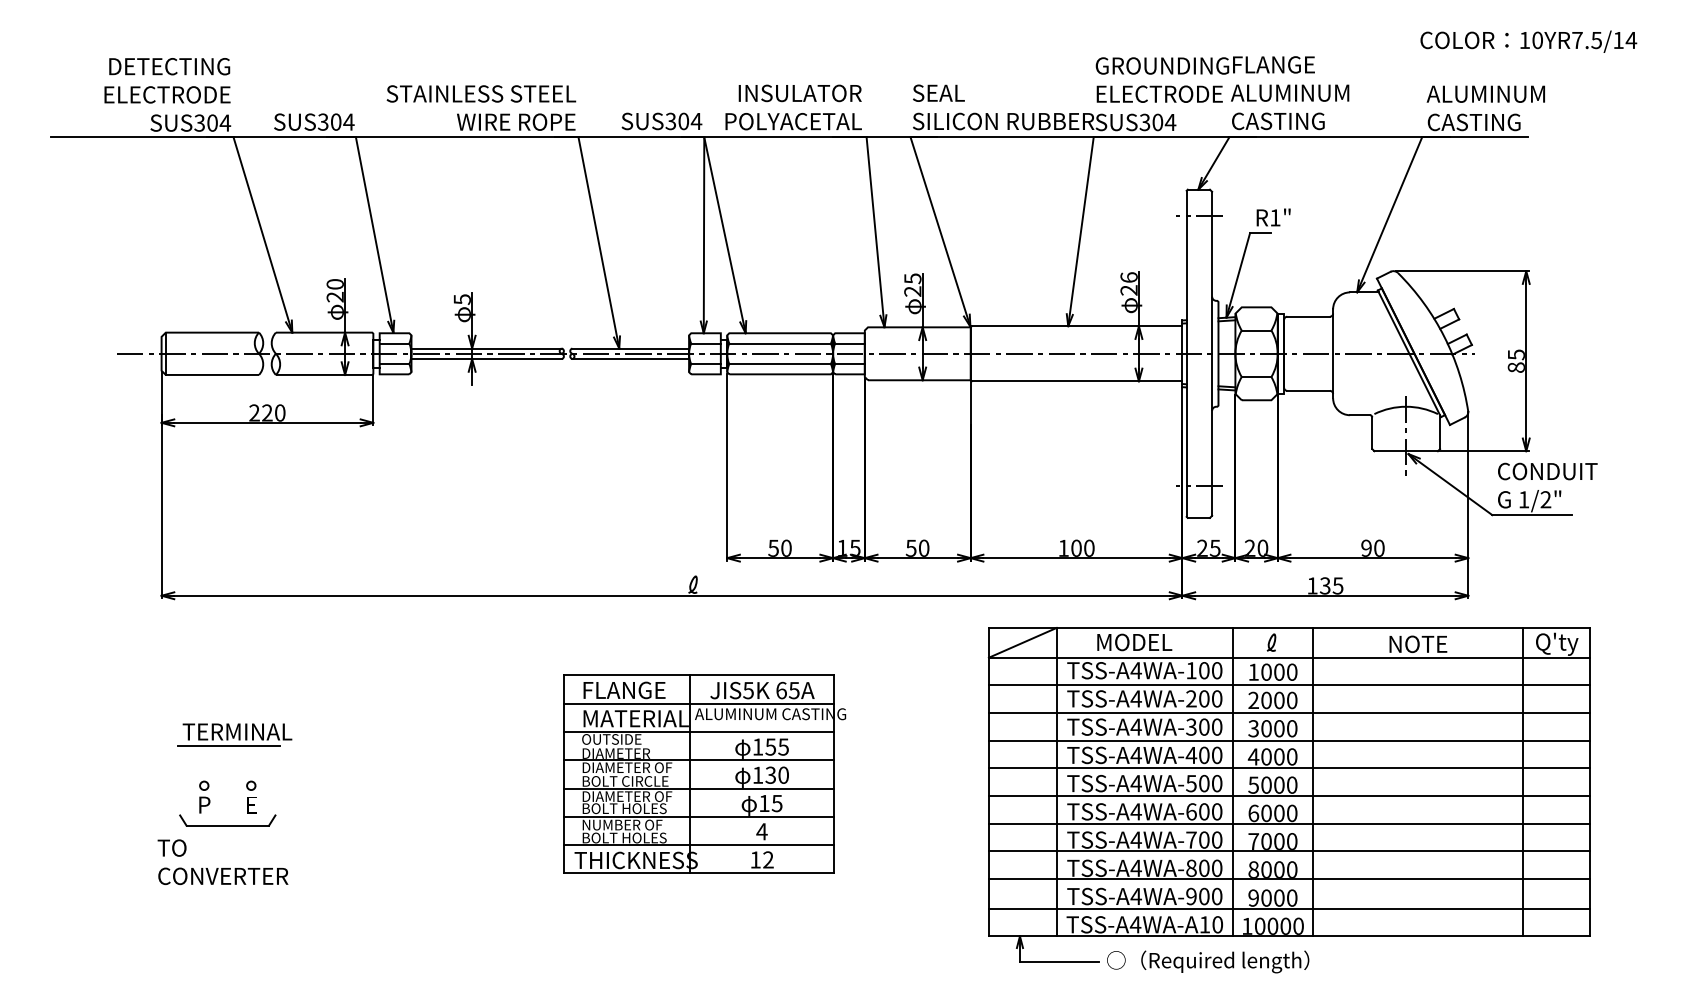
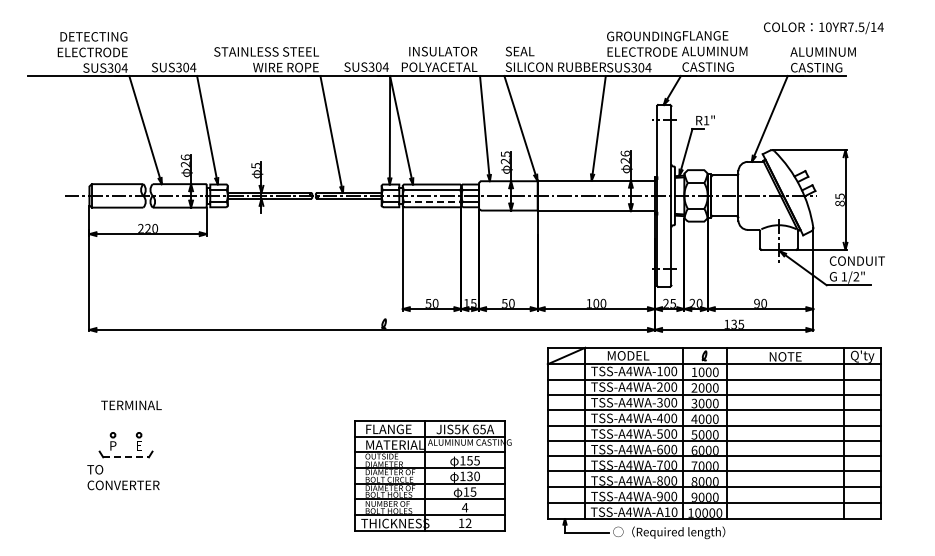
text: (1528, 40) -> (823, 27), moved
text: (333, 284) -> (184, 157), 20 -> 26
line: (780, 363) -> (432, 201), solid -> dashed
line: (228, 746) -> (126, 413), removed
part: (703, 773) -> (432, 475), moved
line: (228, 825) -> (126, 457), solid -> dashed

